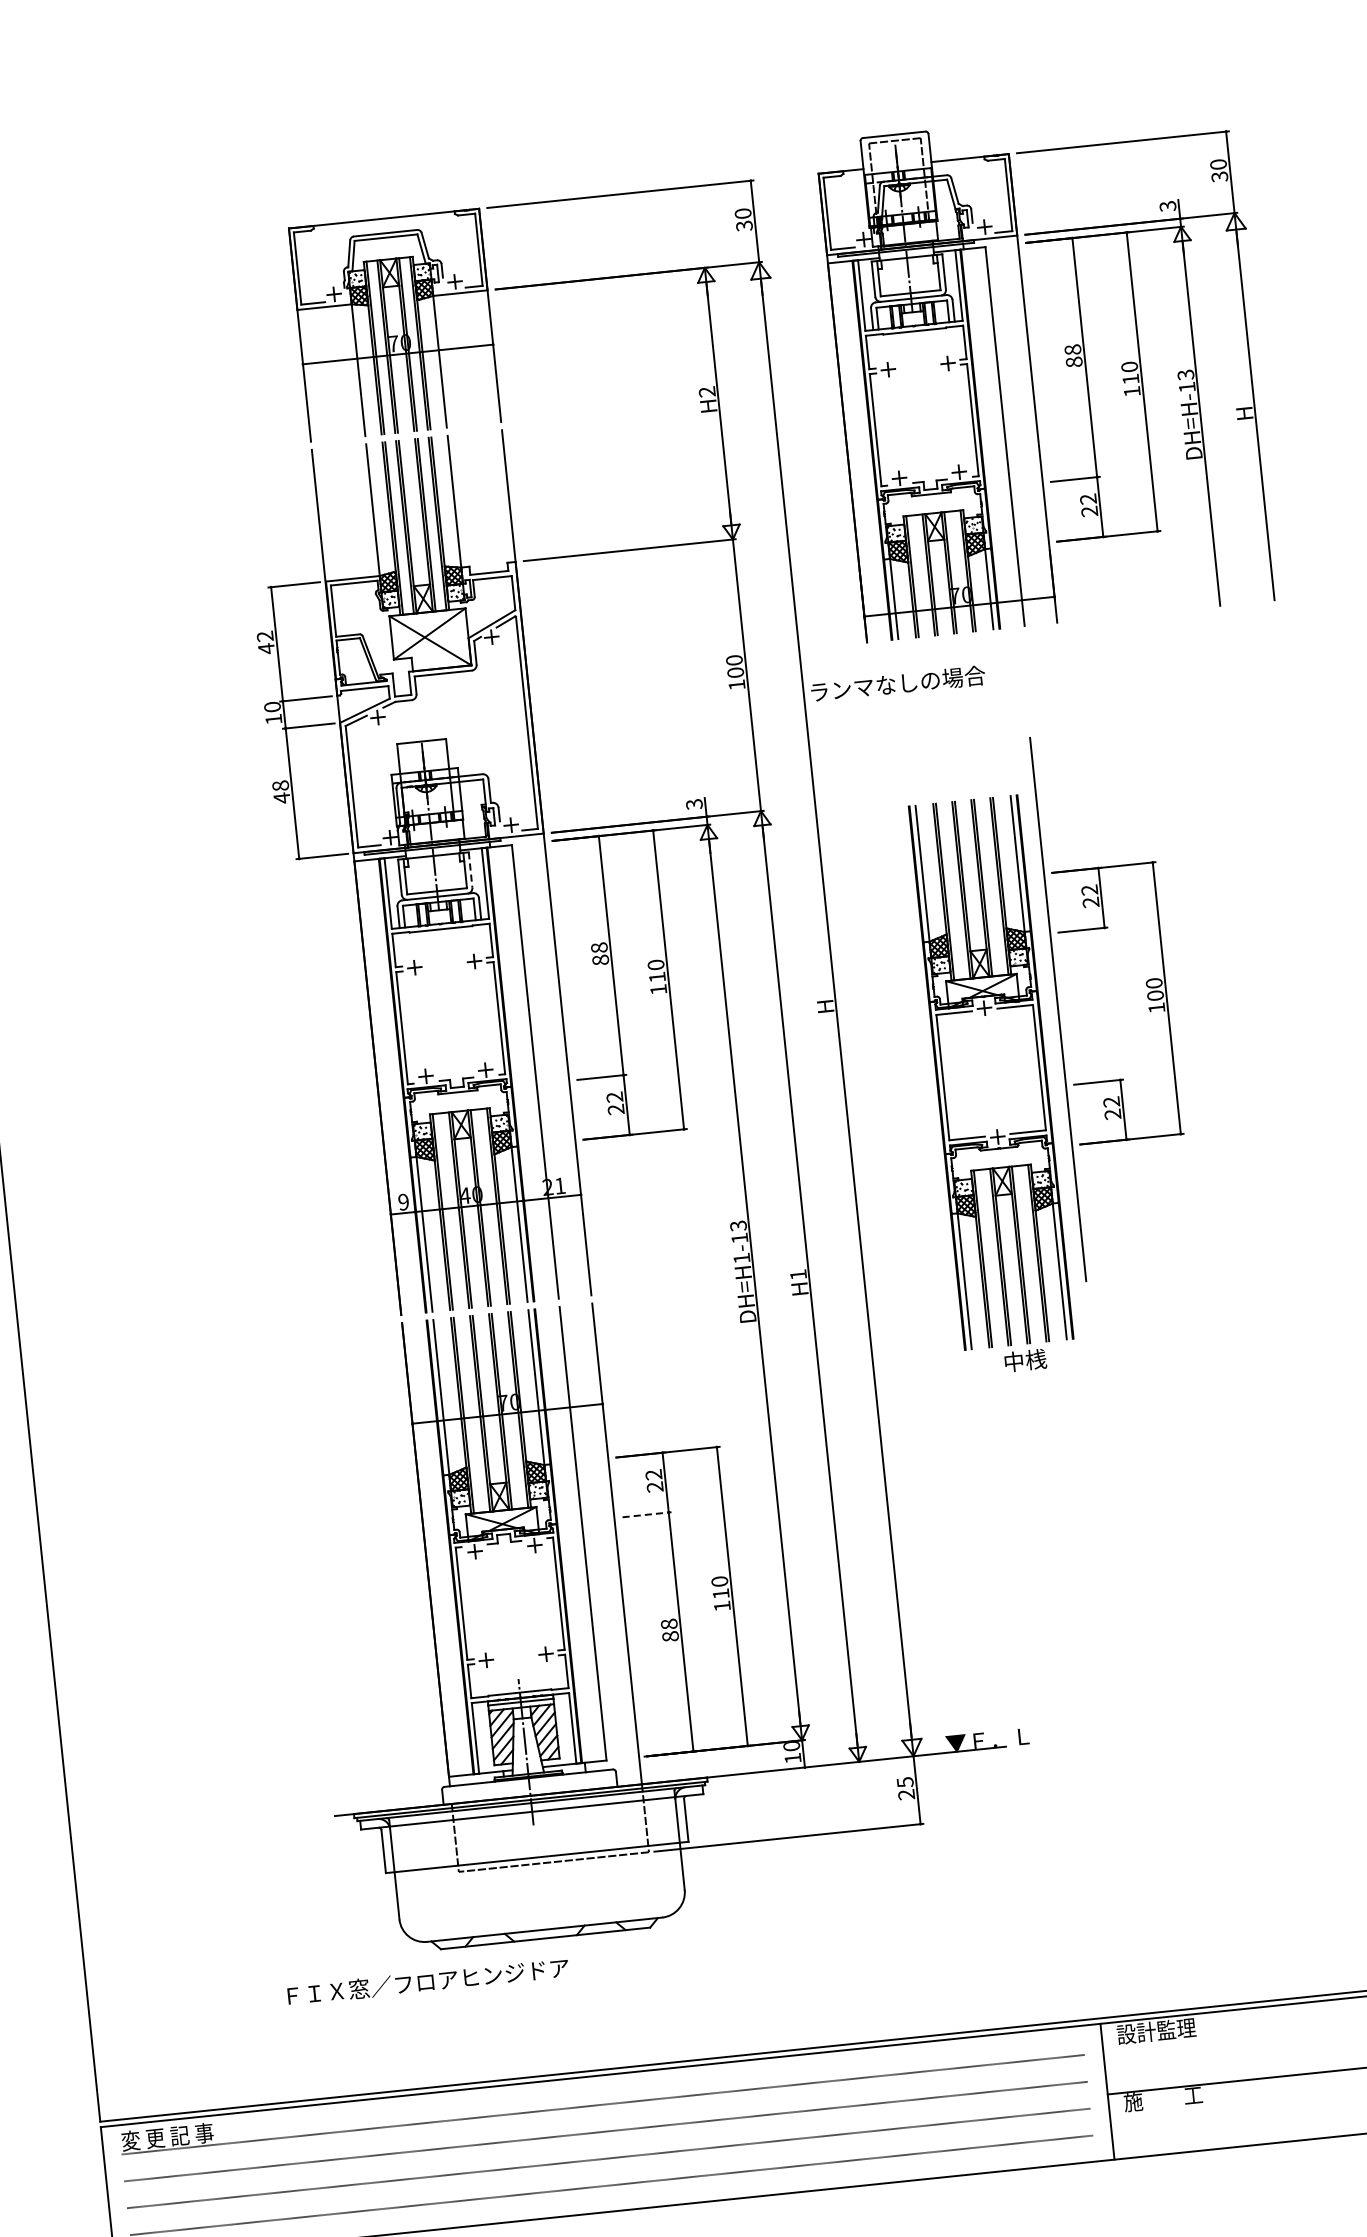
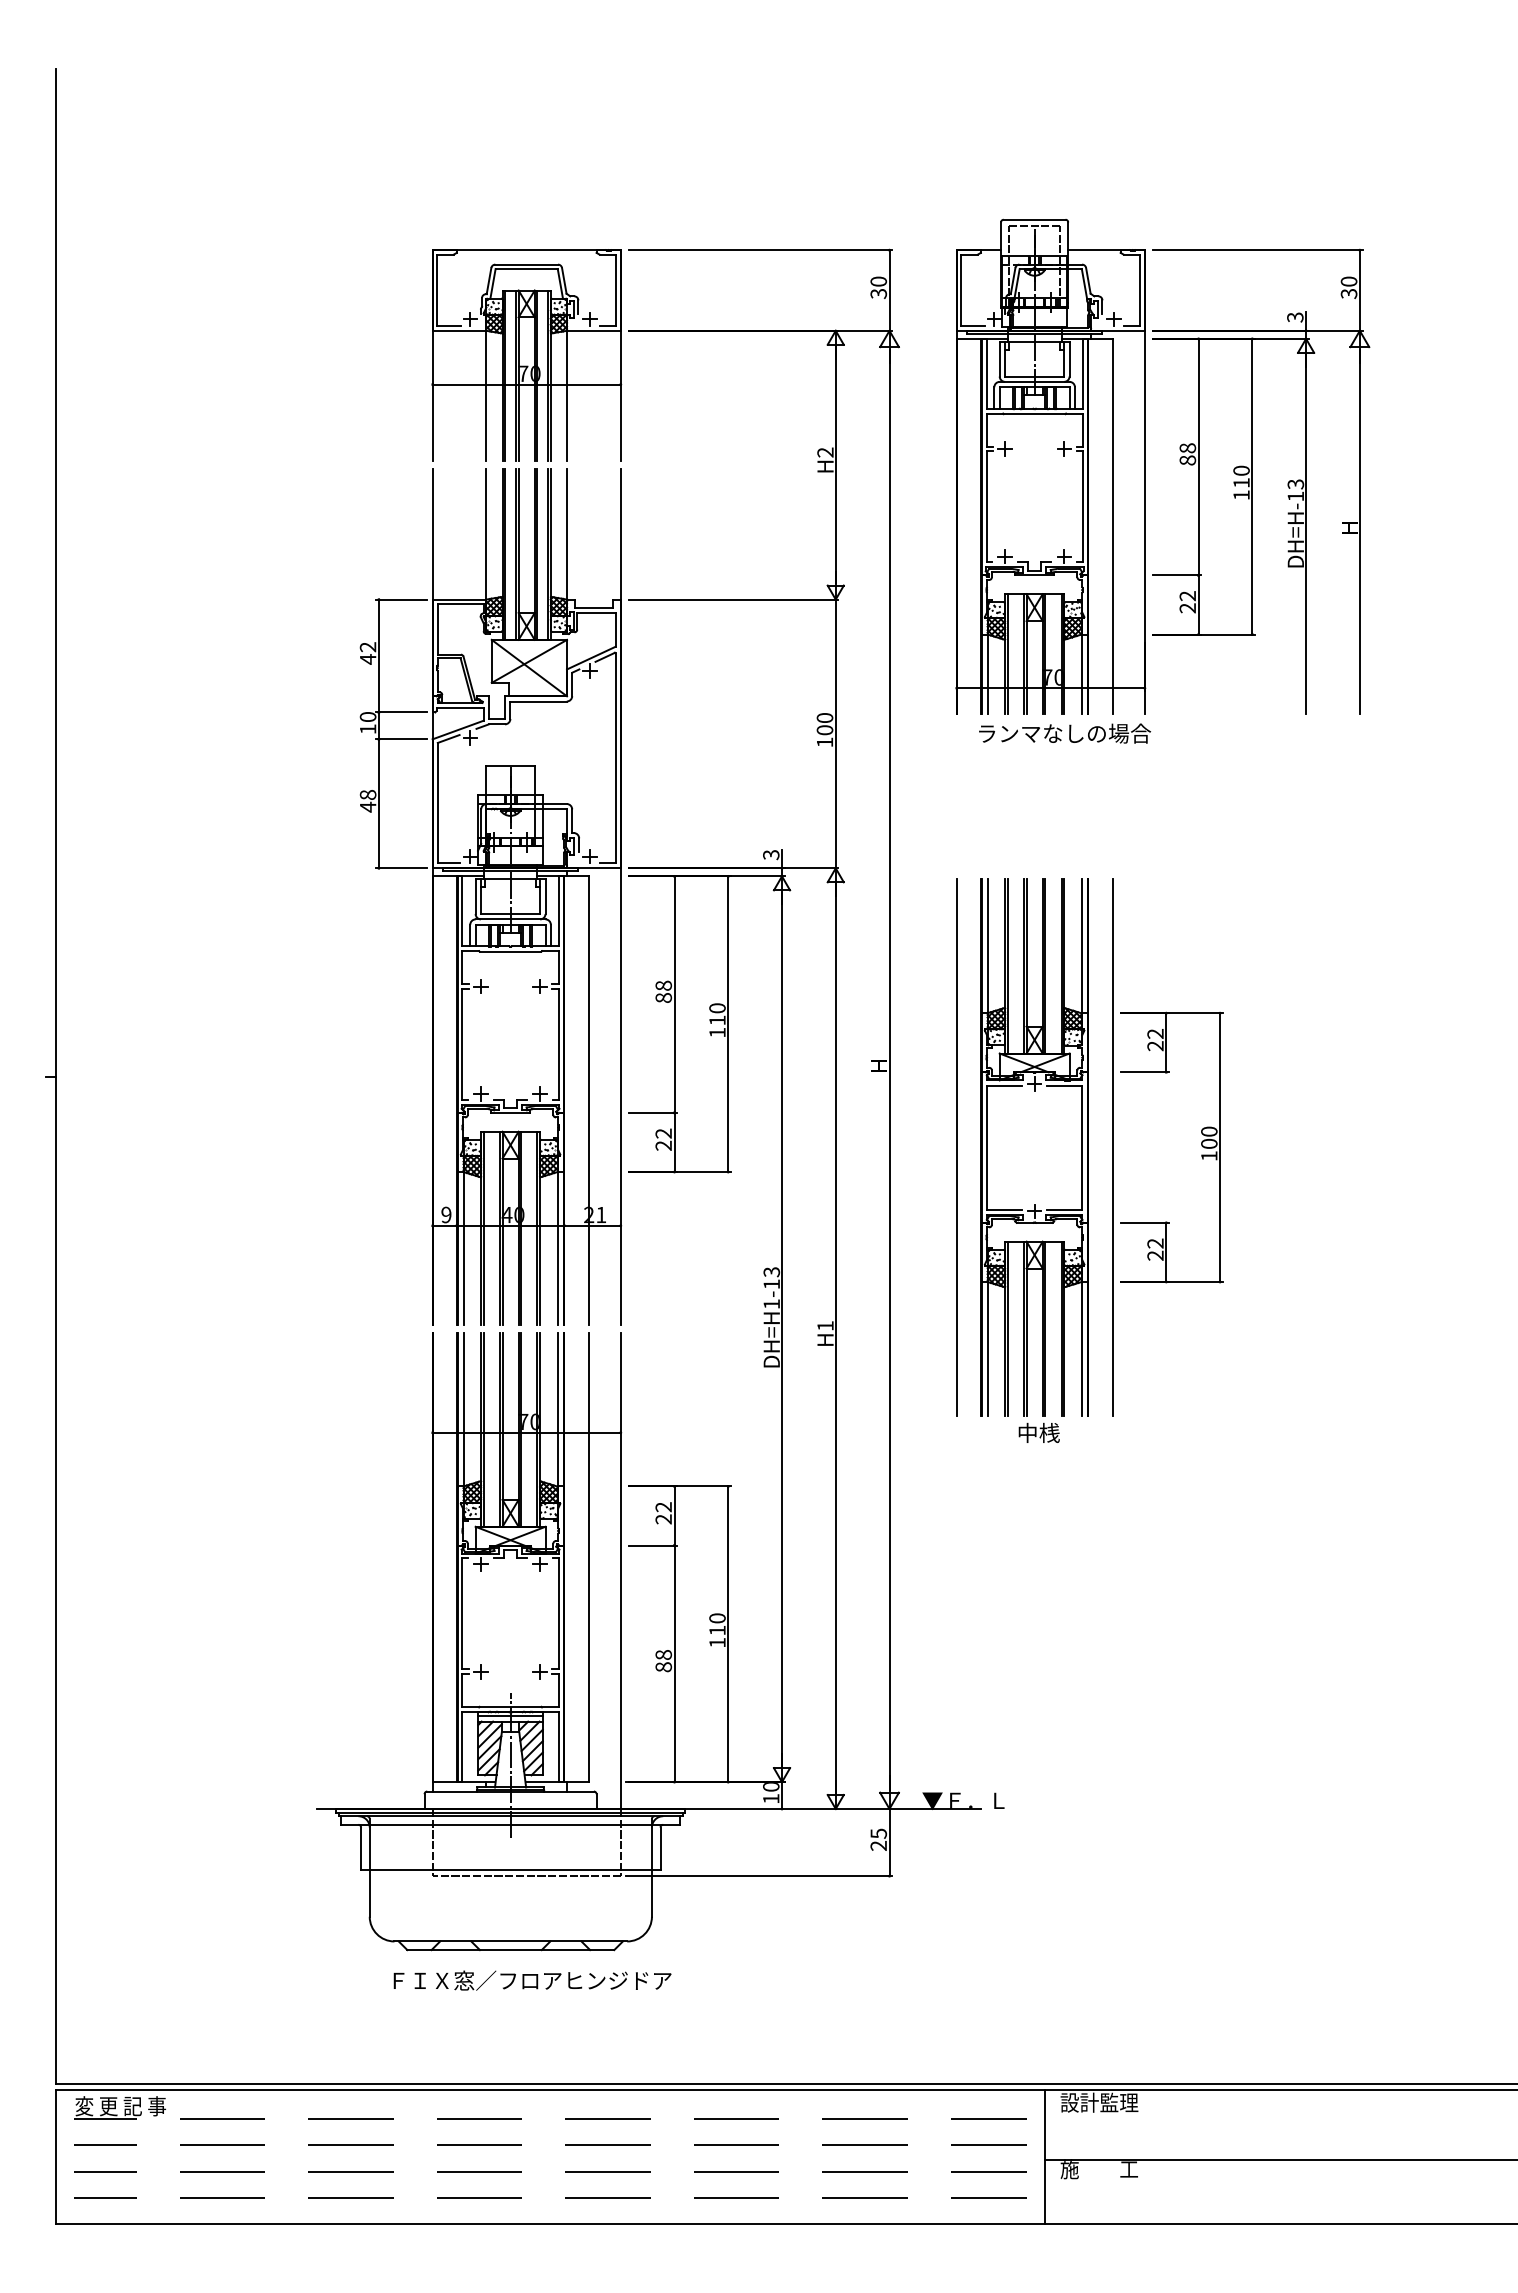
text: (897, 683) -> (1064, 733), moved
line: (470, 870) -> (545, 897), dashed -> solid
part: (1147, 998) -> (1201, 1145), moved
line: (912, 1080) -> (956, 1147), added
line: (647, 1514) -> (653, 1545), dashed -> solid
text: (428, 1981) -> (532, 1980), moved

